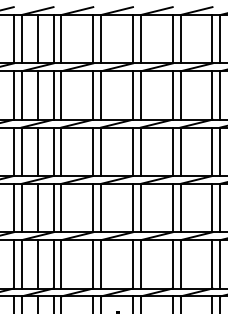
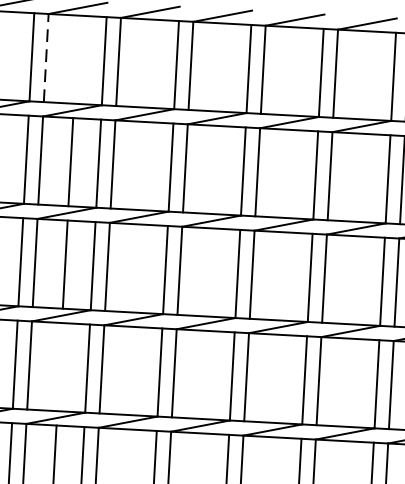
line: (21, 38) -> (46, 56), solid -> dashed
line: (38, 39) -> (76, 60), removed
line: (38, 207) -> (60, 366), removed

